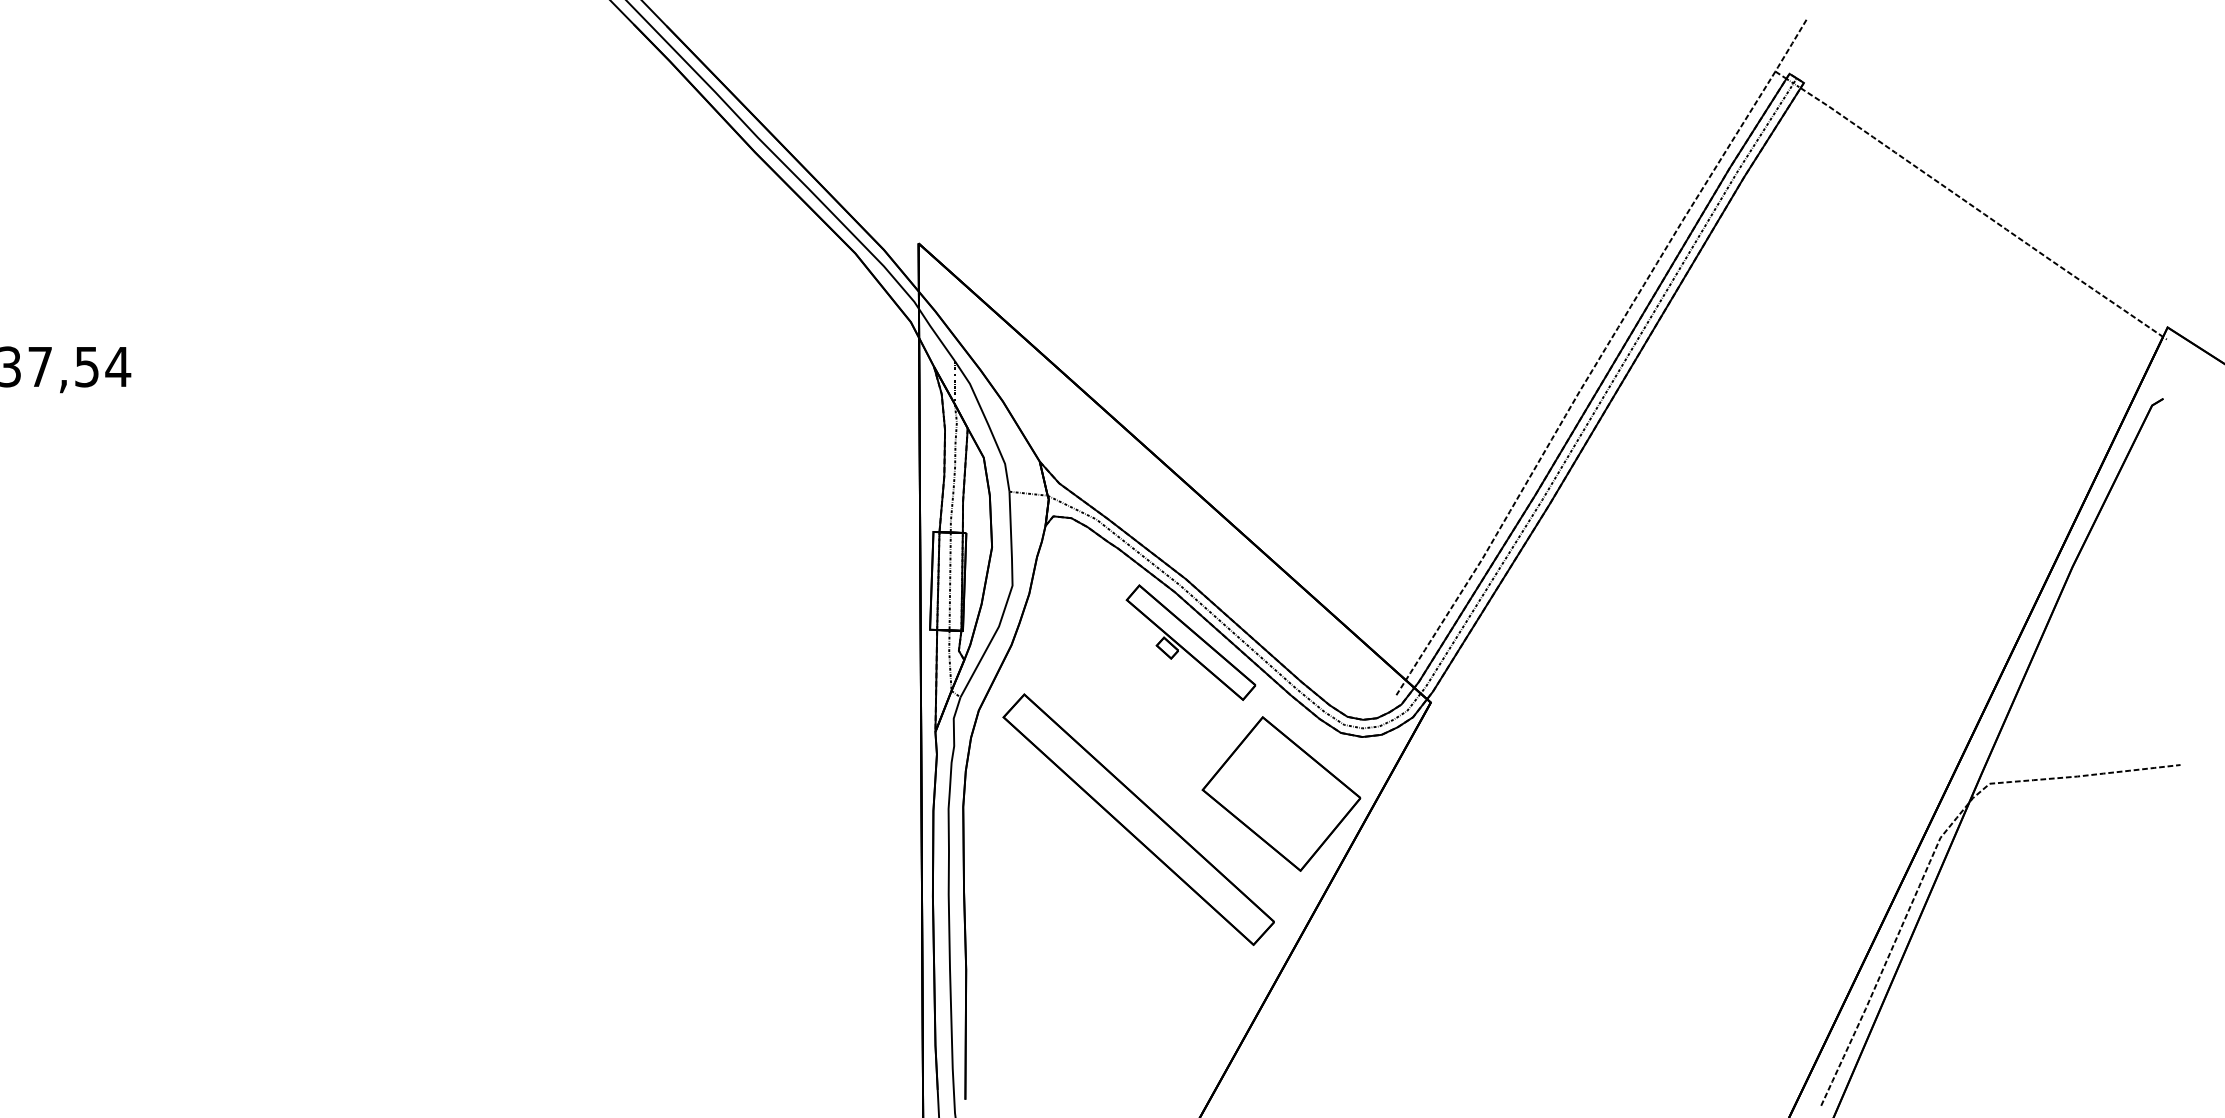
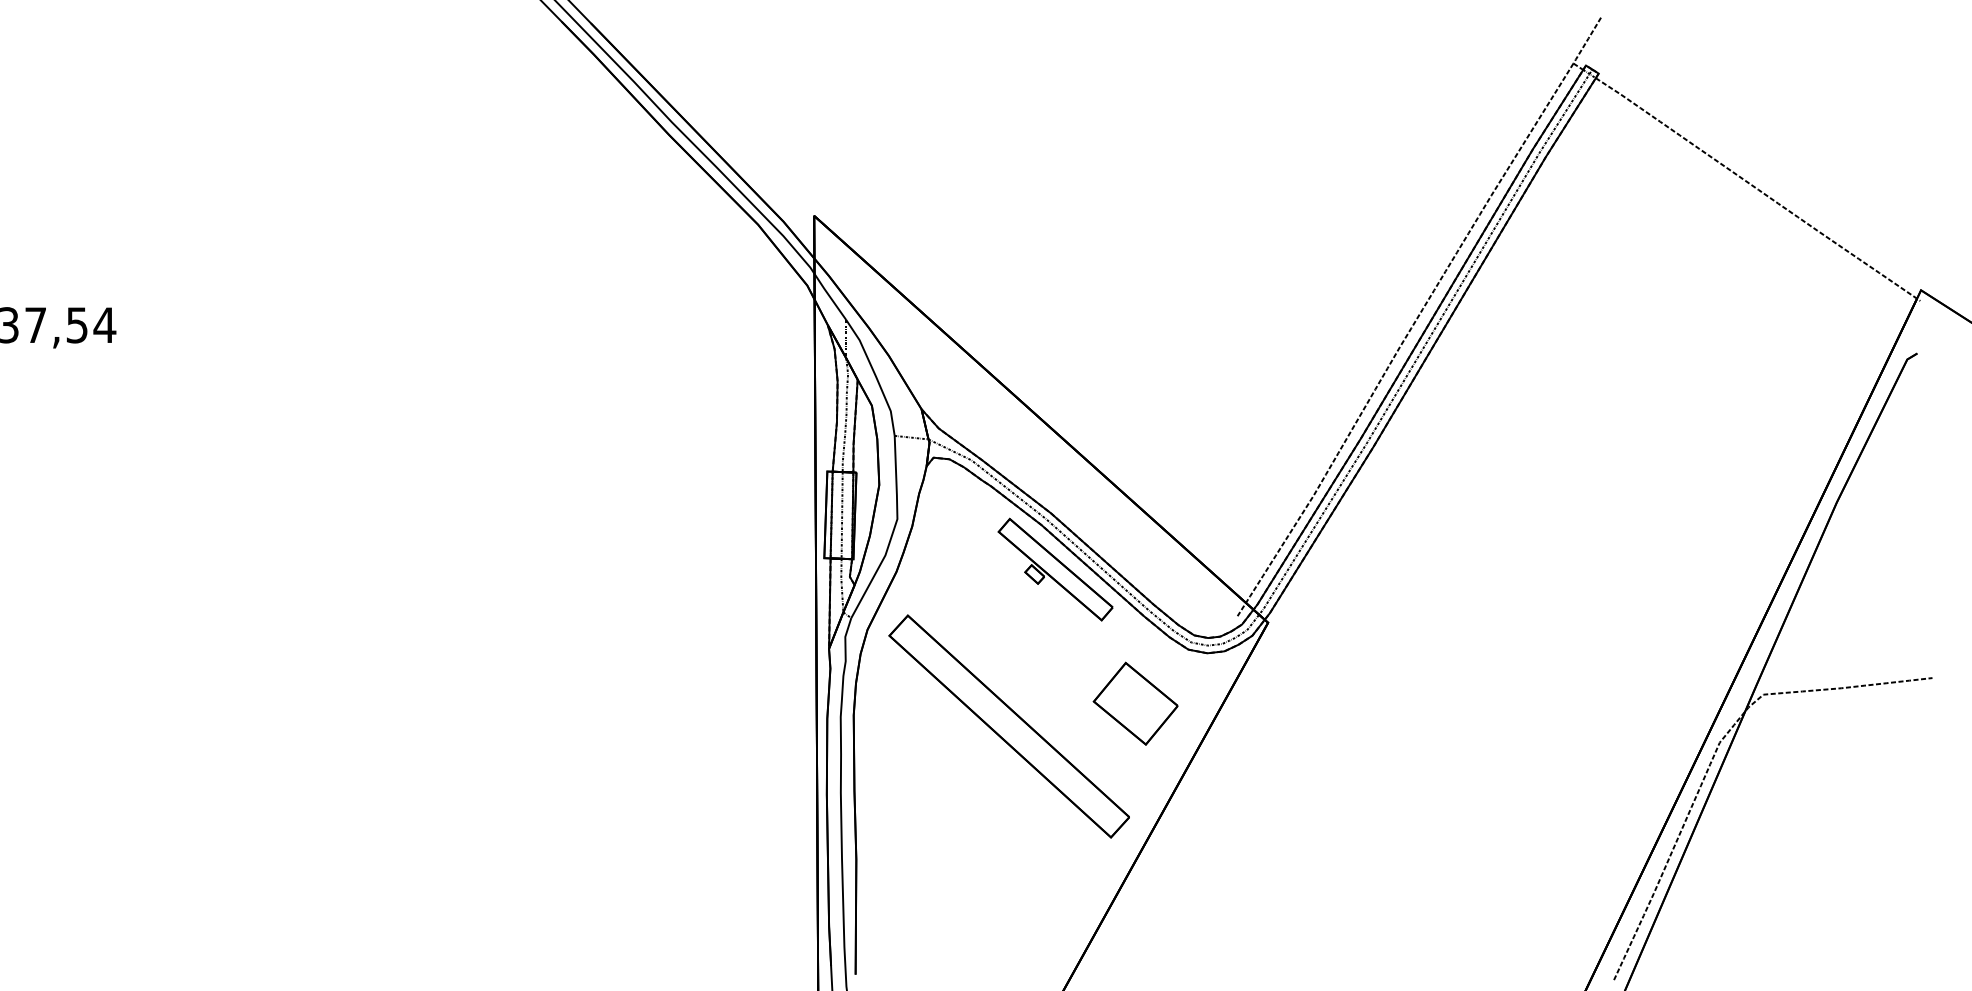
part: (1281, 793) -> (1135, 703), size x0.6

